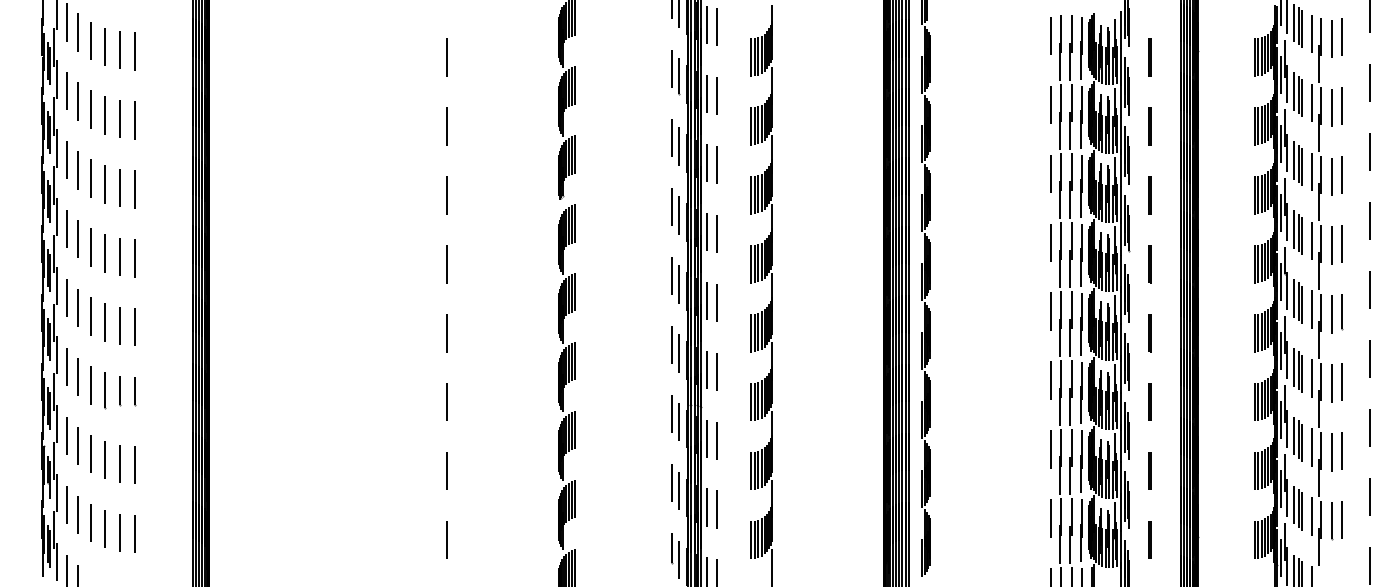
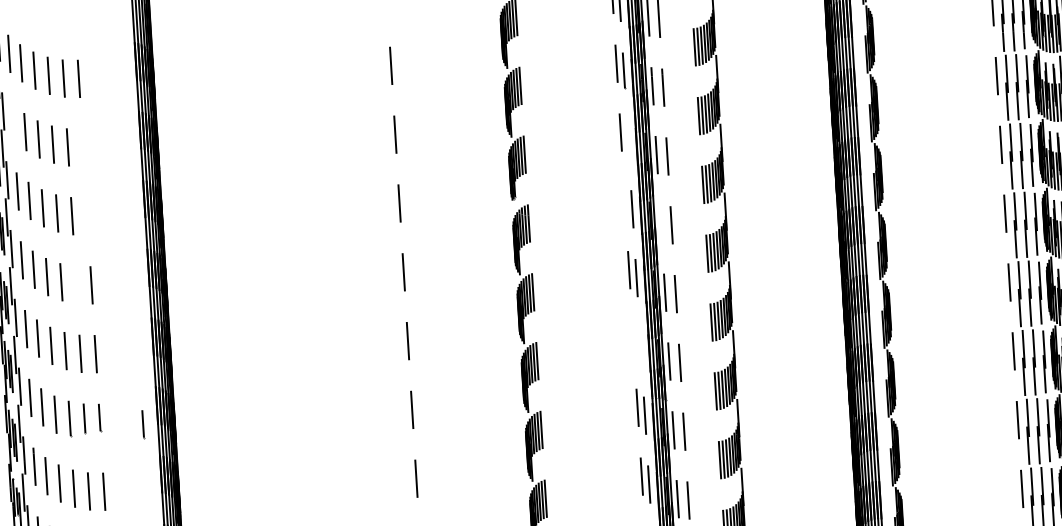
line: (66, 91) -> (13, 122), removed
line: (134, 120) -> (82, 147), removed
line: (679, 146) -> (628, 140), removed
line: (134, 189) -> (87, 216), removed
line: (672, 207) -> (625, 201), removed
line: (706, 231) -> (660, 223), removed
line: (119, 257) -> (76, 285), removed
line: (672, 344) -> (633, 338), removed
line: (679, 353) -> (641, 347), removed
line: (178, 400) -> (143, 424), added

